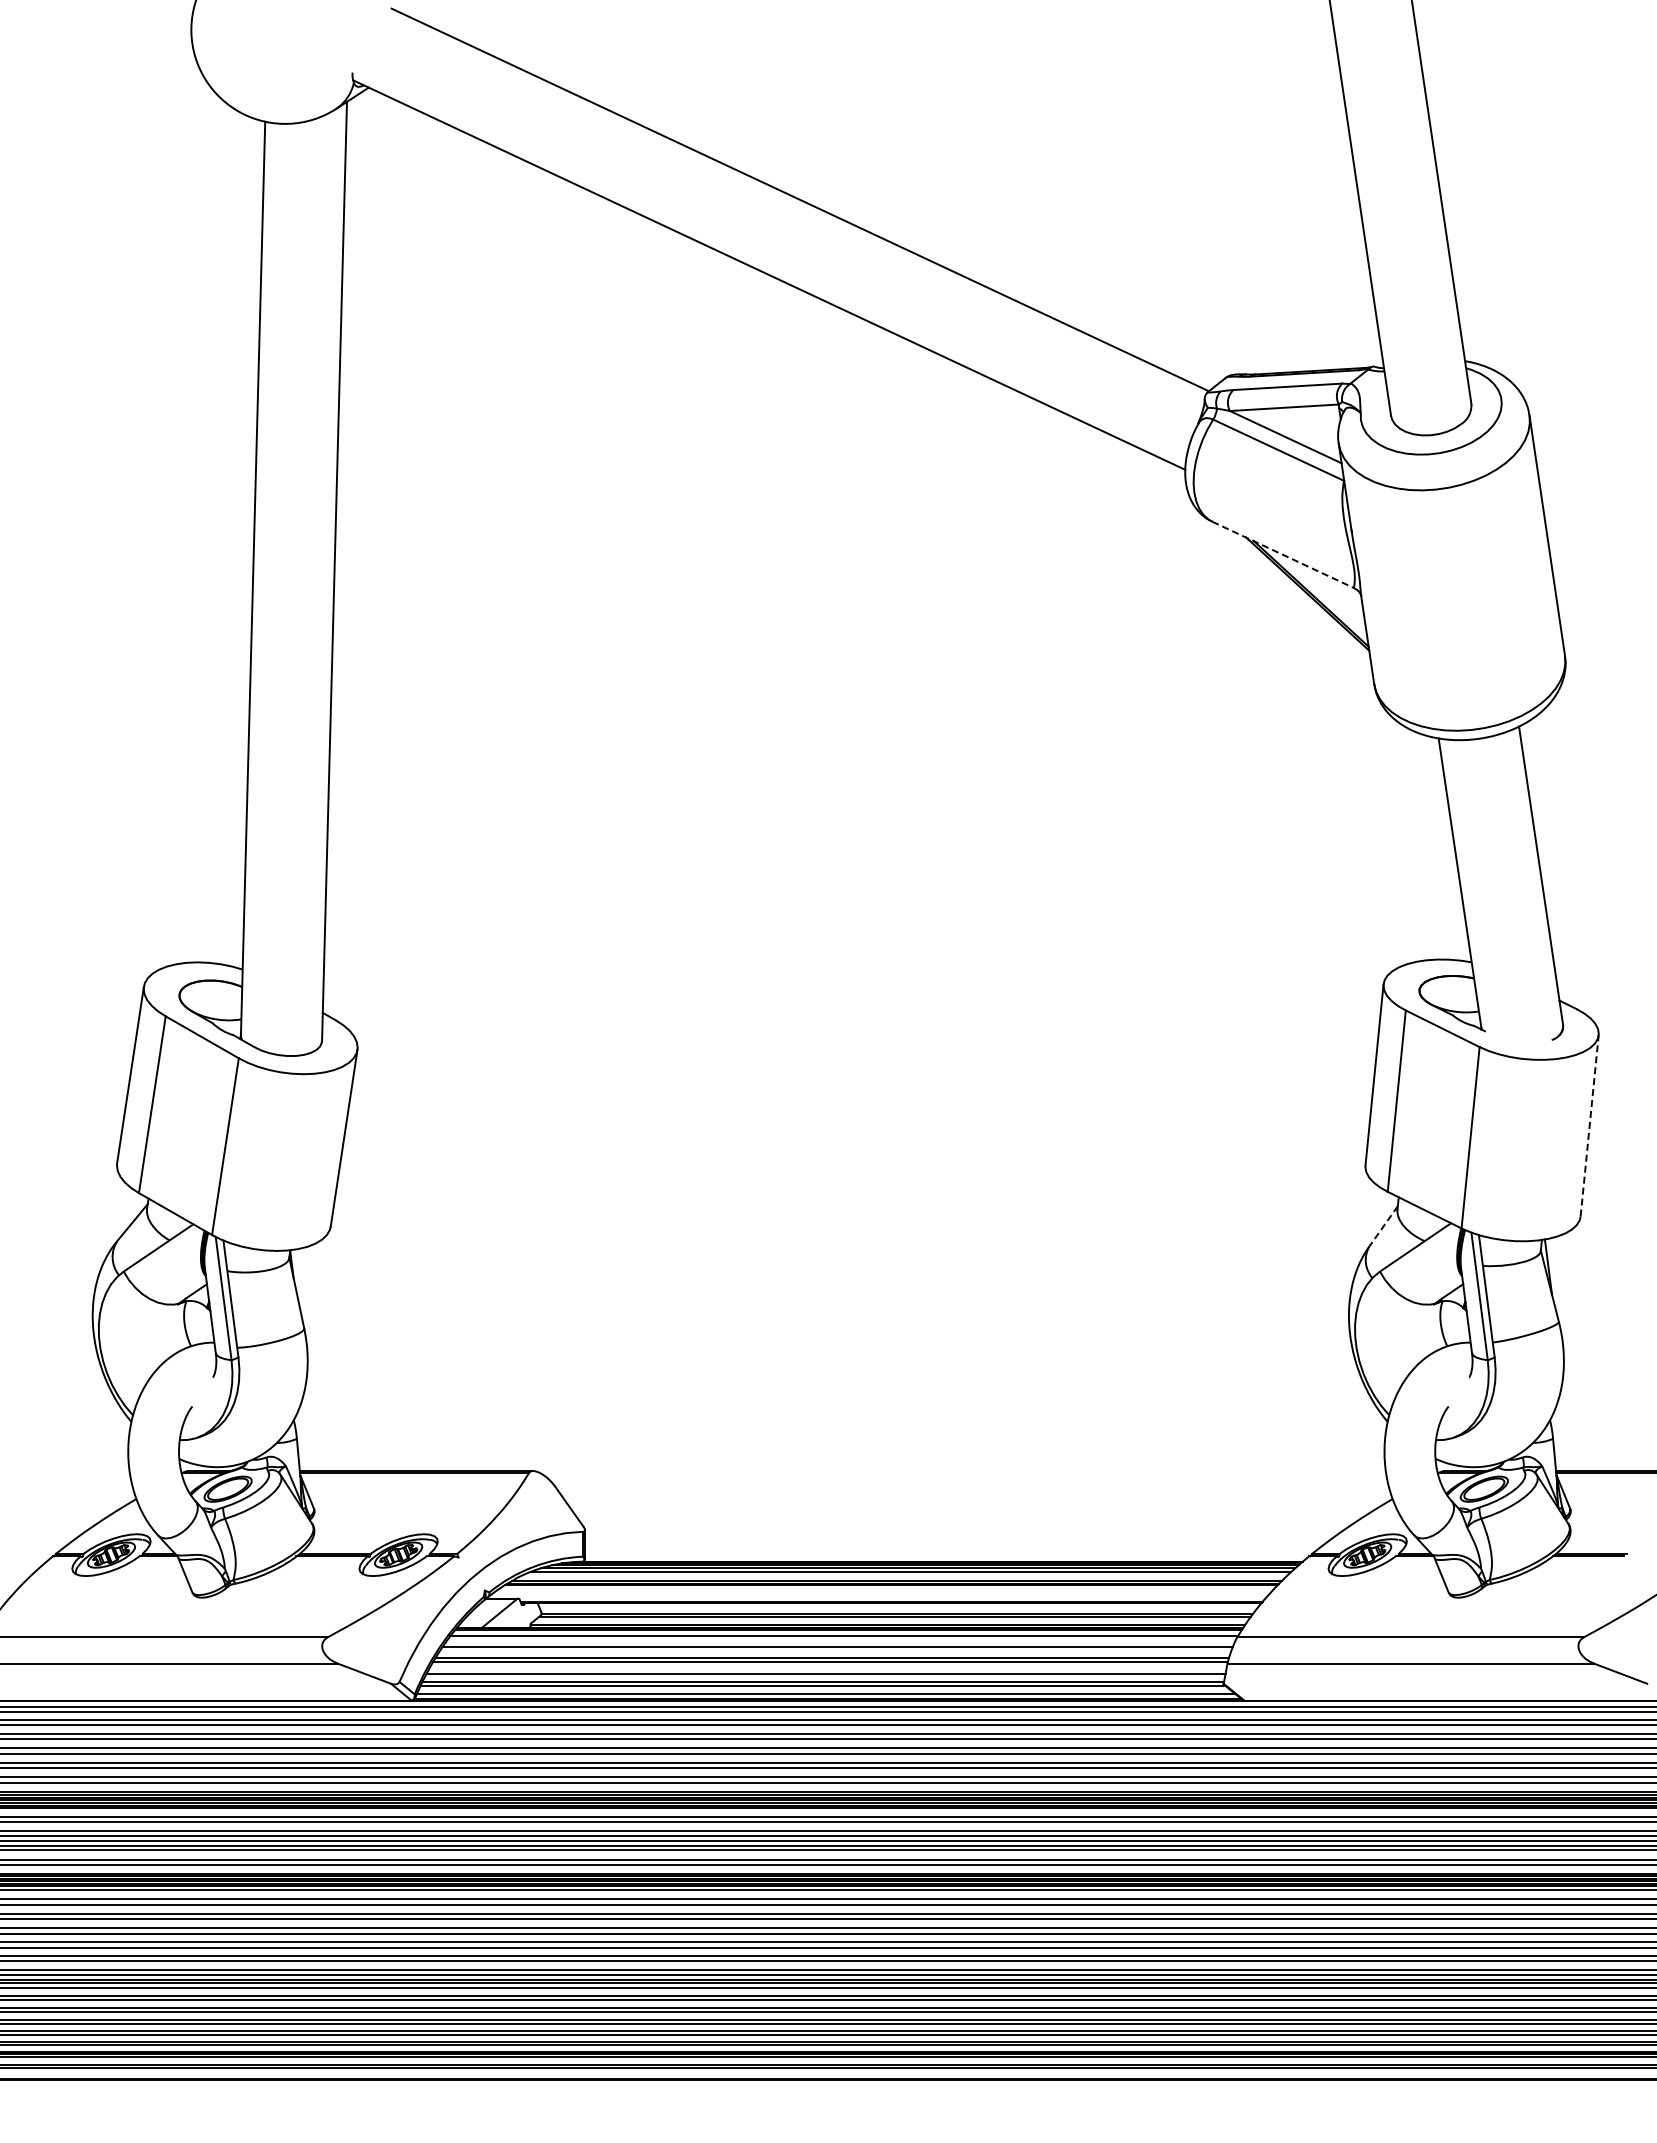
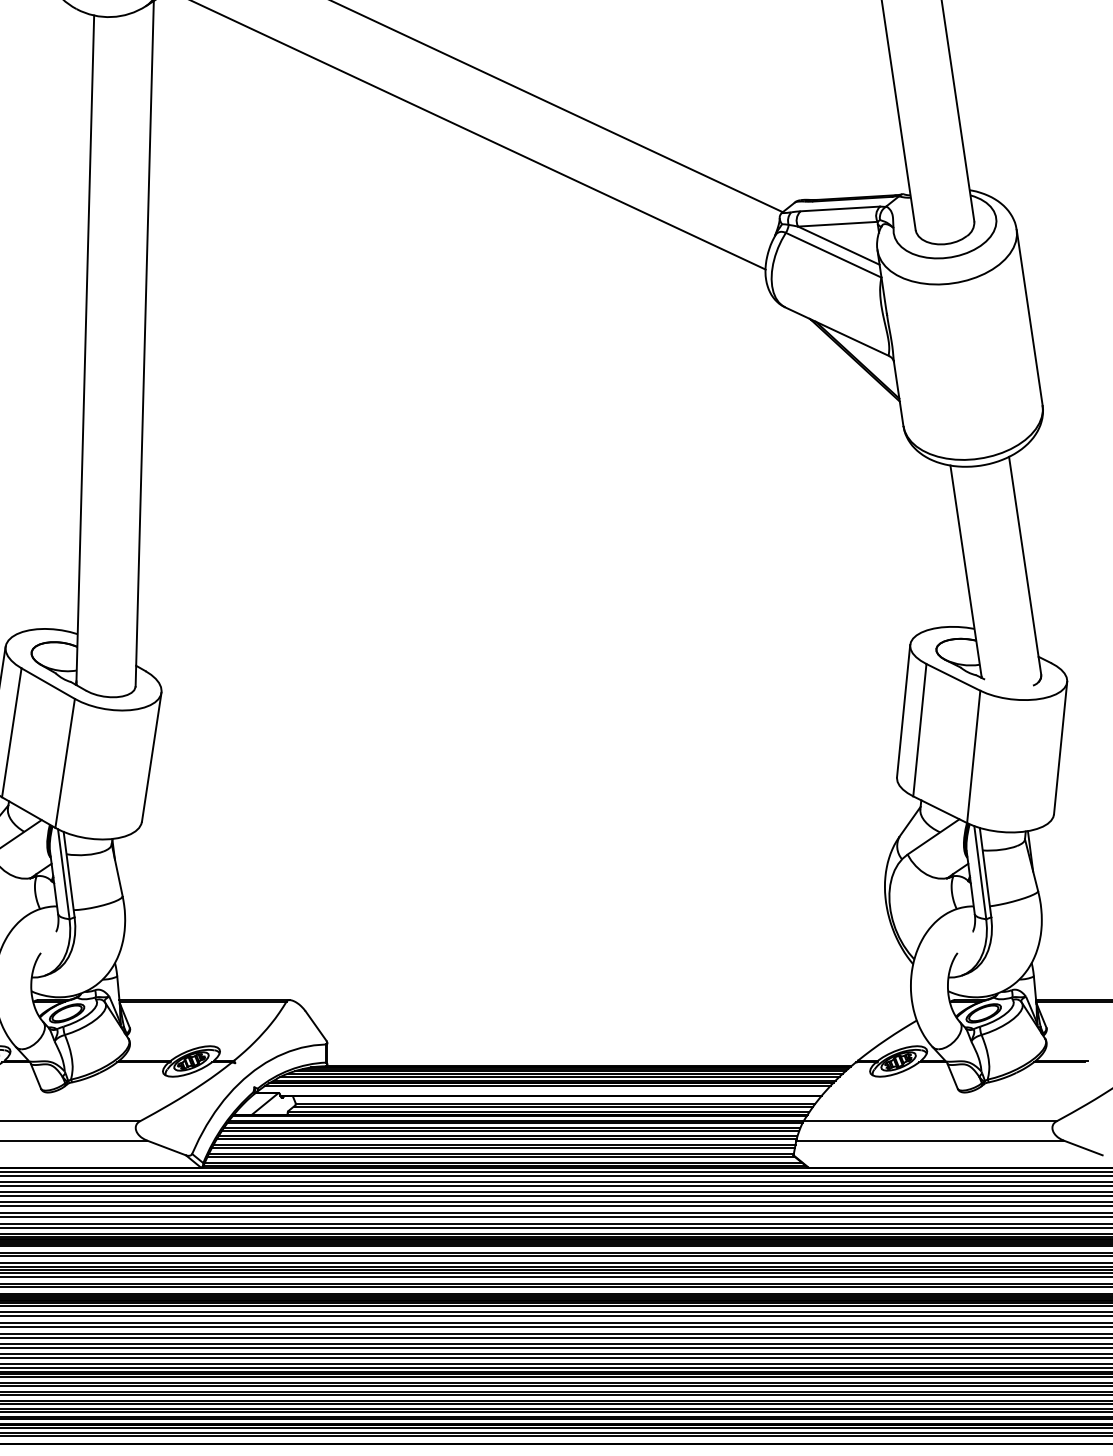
line: (1283, 555) -> (837, 332), dashed -> solid
line: (1589, 1125) -> (1060, 747), dashed -> solid
line: (1383, 1226) -> (910, 821), dashed -> solid
line: (903, 1576) -> (559, 1077), added
line: (886, 1588) -> (547, 1085), added
line: (841, 1639) -> (514, 1123), added
line: (835, 1650) -> (510, 1131), added
line: (827, 1669) -> (504, 1144), added

